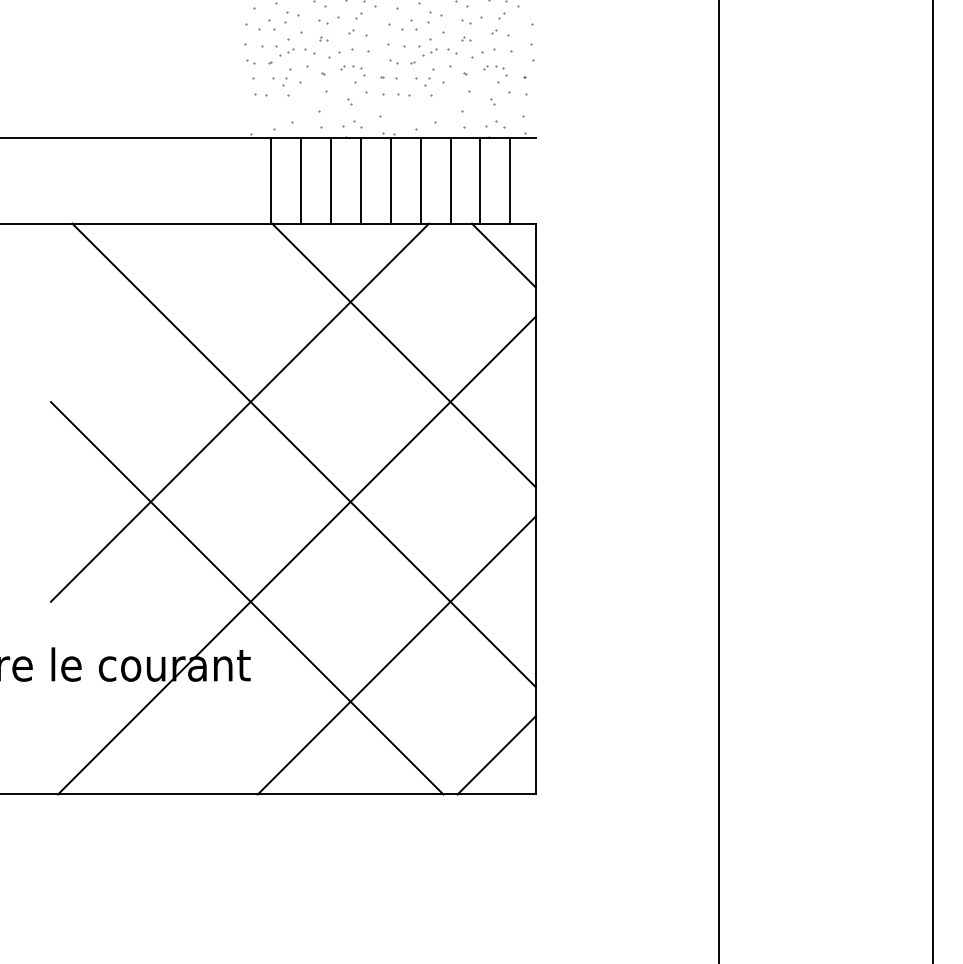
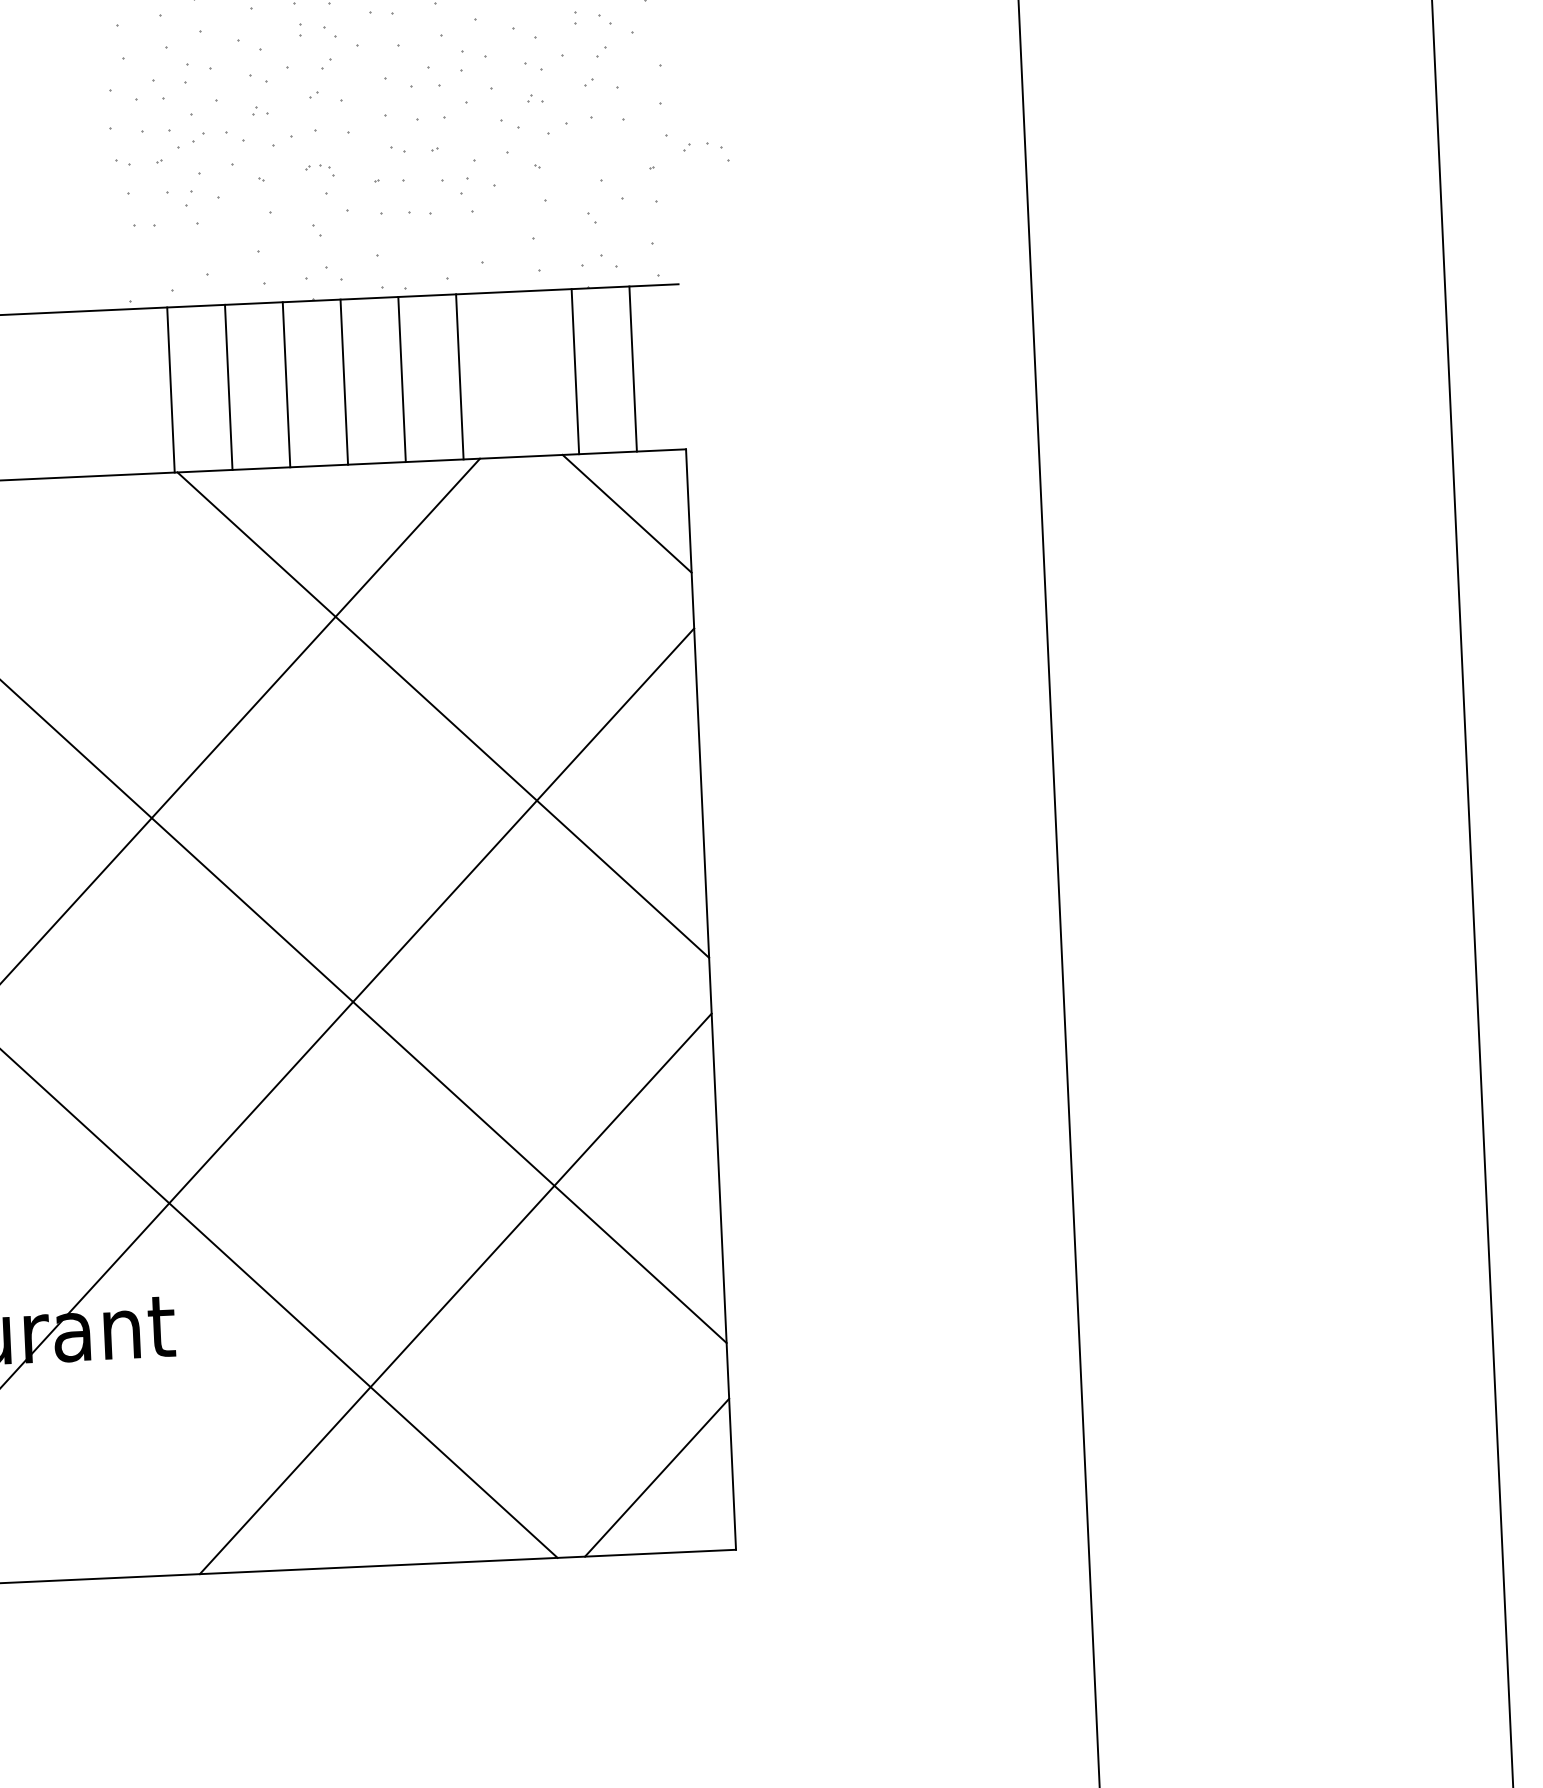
part: (429, 52) -> (465, 128), removed
part: (352, 70) -> (319, 170), size x0.6
part: (495, 70) -> (706, 152), moved
line: (450, 180) -> (517, 373), removed

